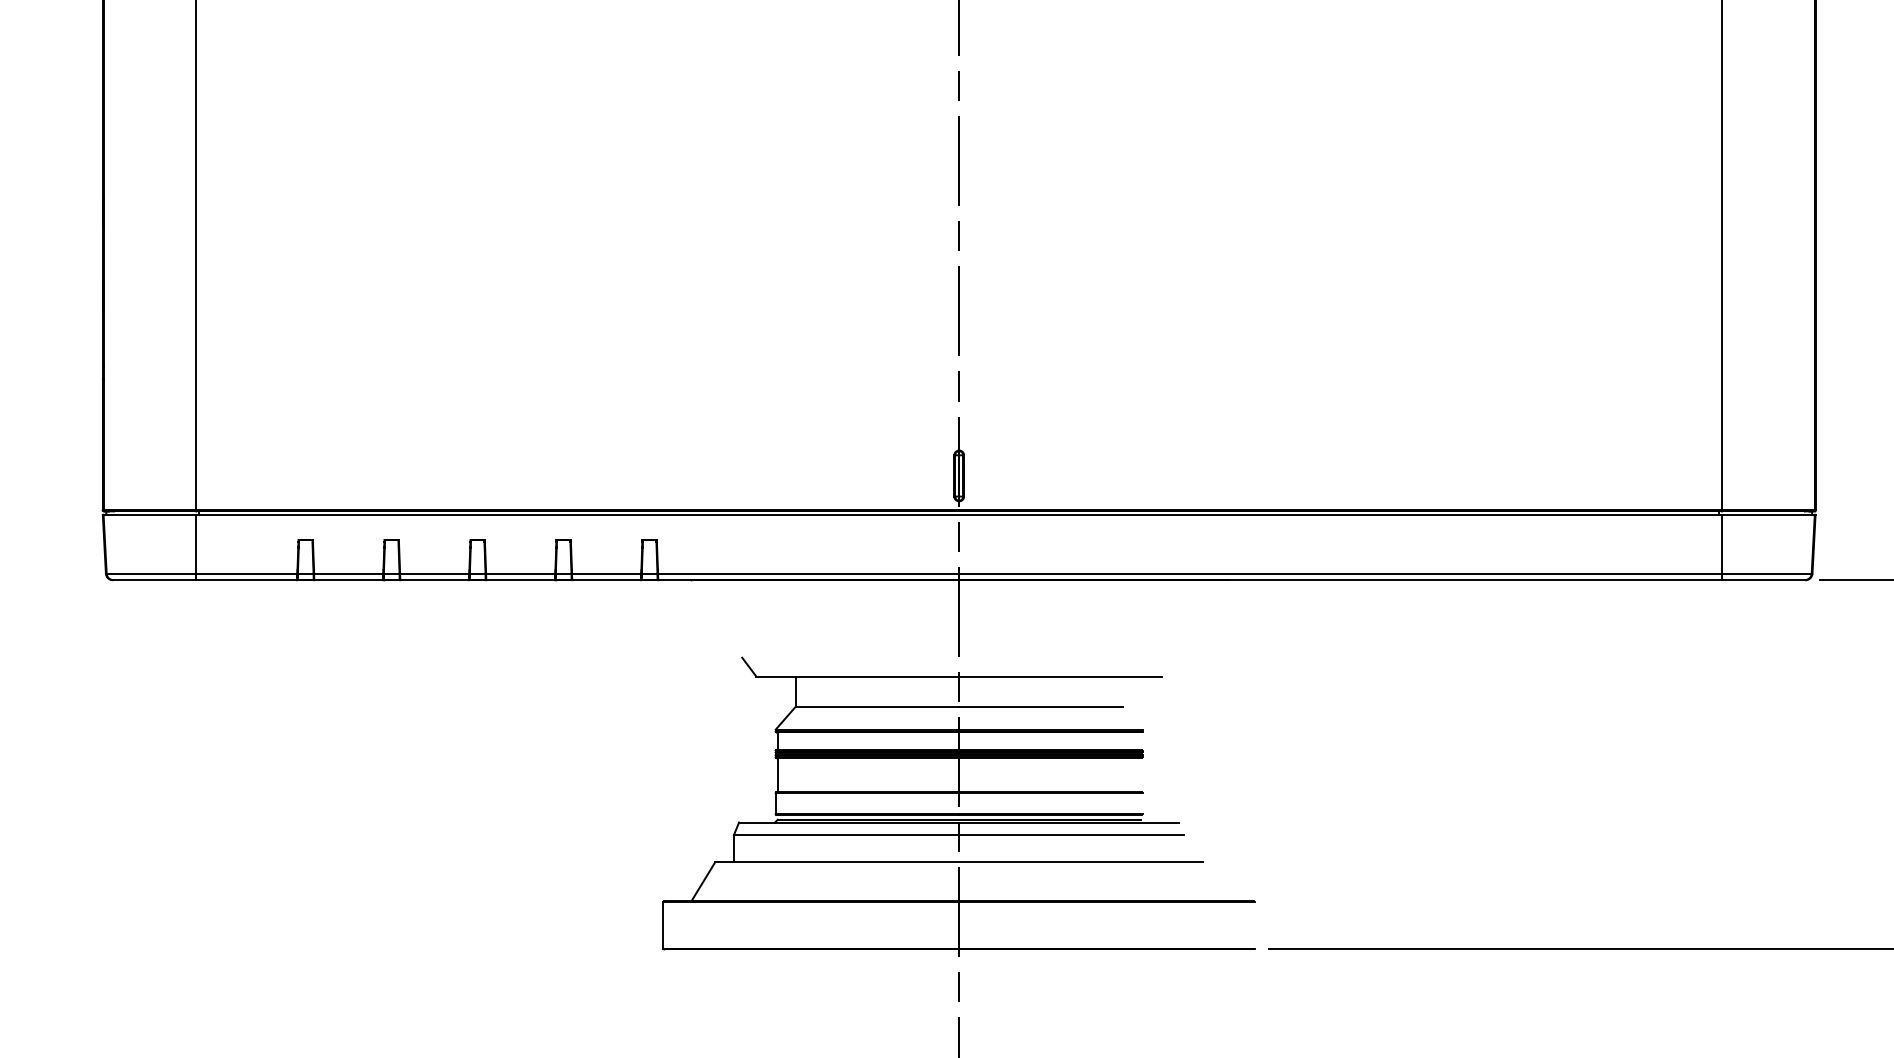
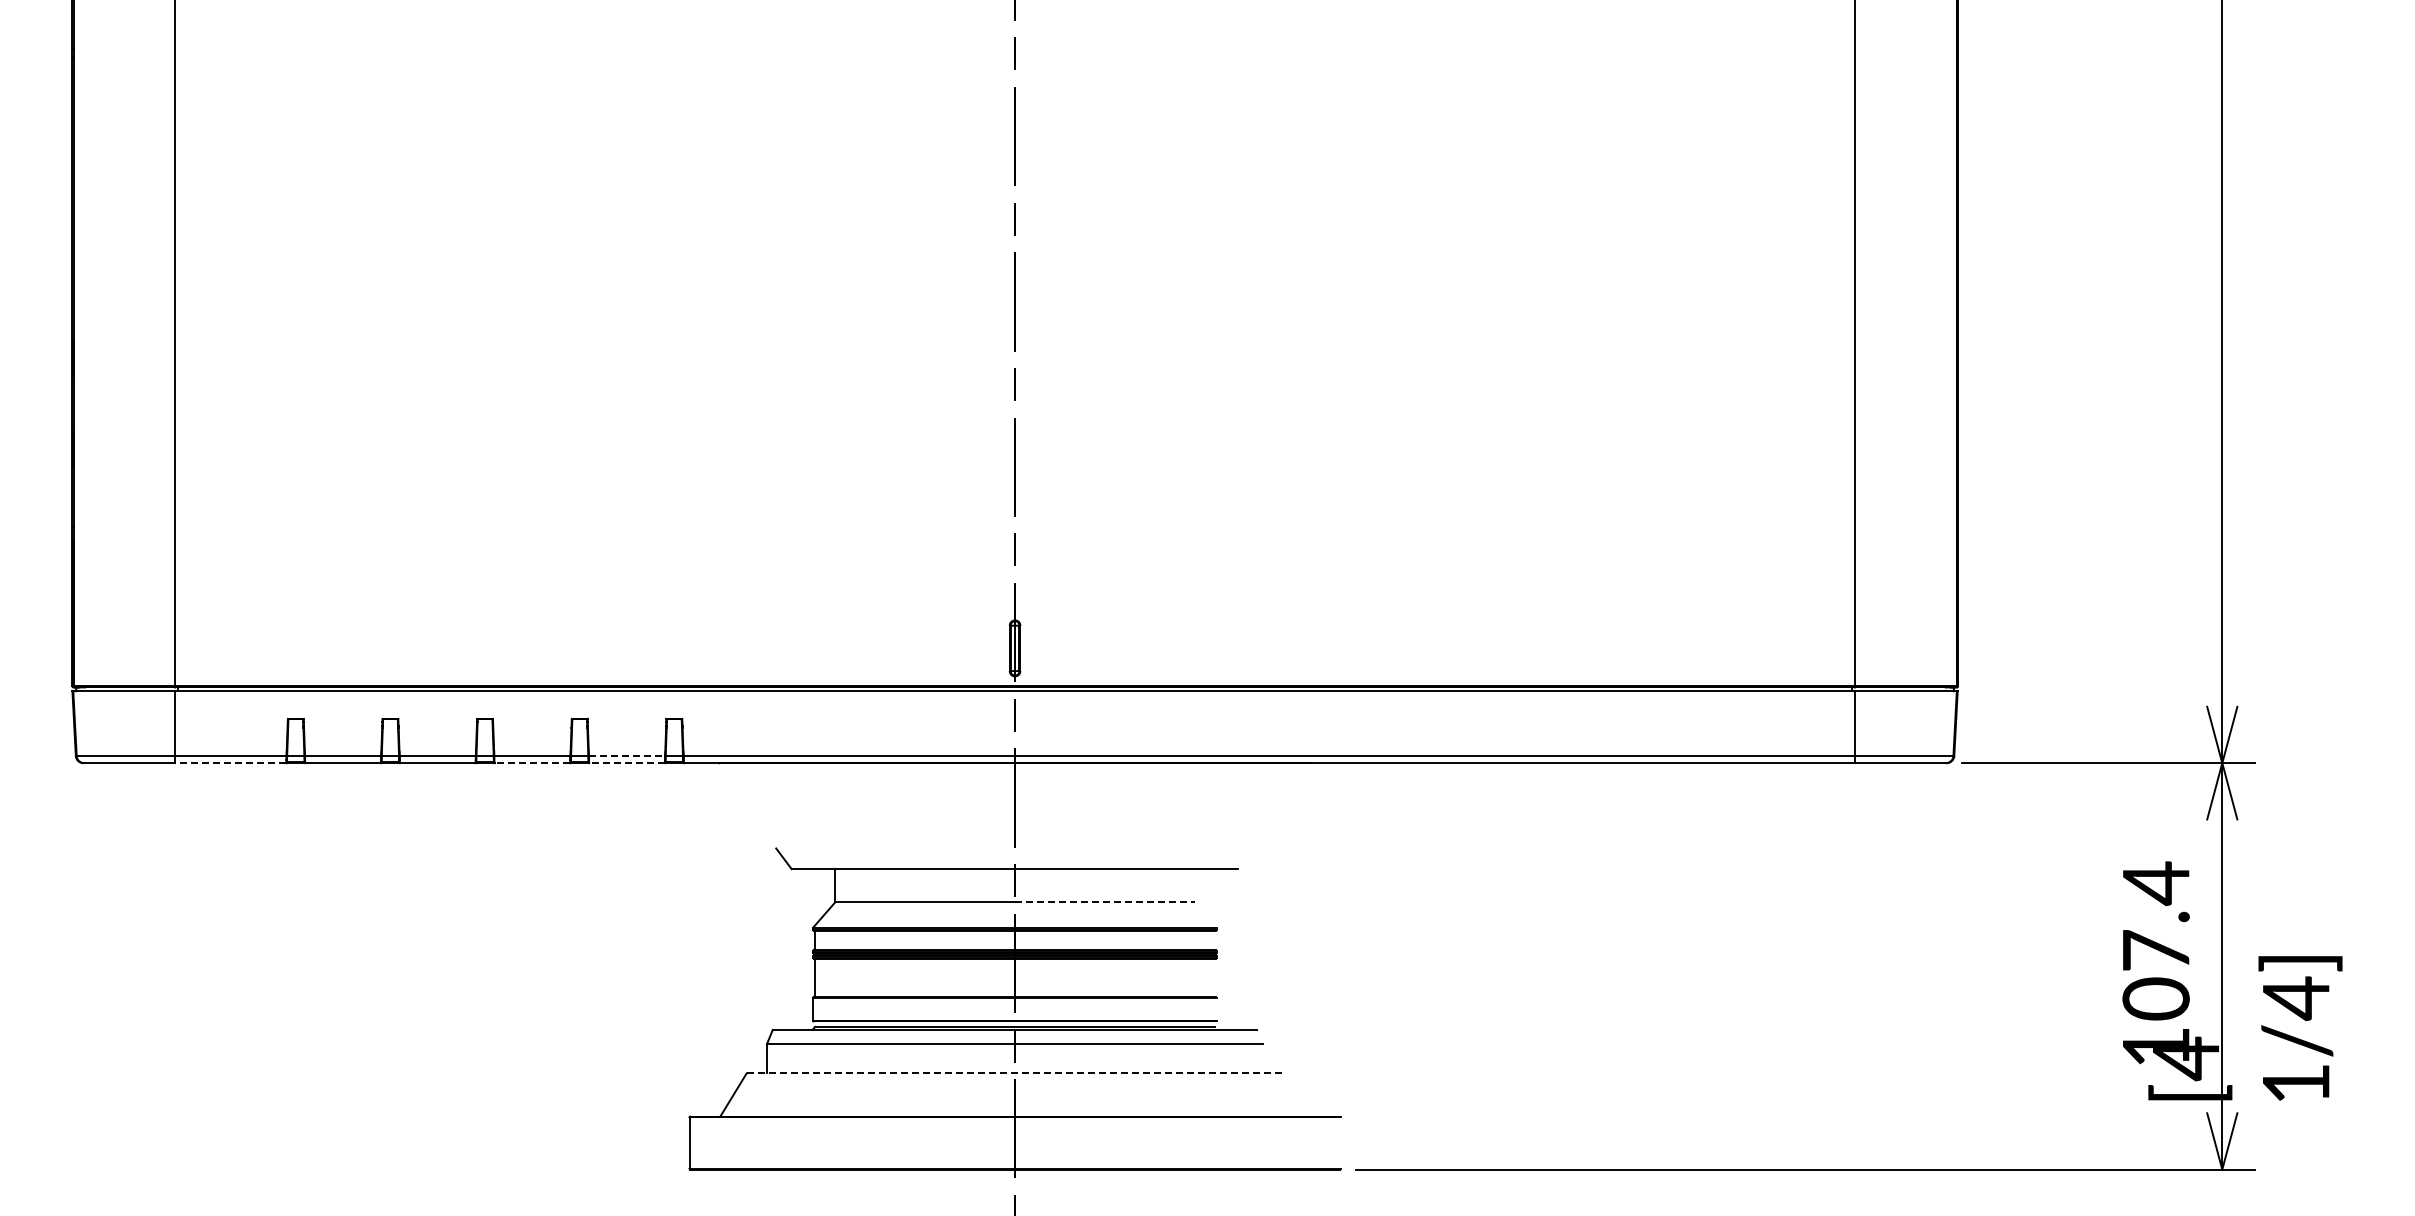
line: (607, 574) -> (627, 756), solid -> dashed
line: (246, 580) -> (230, 763), solid -> dashed
line: (520, 580) -> (532, 763), solid -> dashed
line: (607, 580) -> (627, 763), solid -> dashed
line: (1040, 706) -> (1104, 902), solid -> dashed
line: (959, 862) -> (1015, 1073), solid -> dashed

